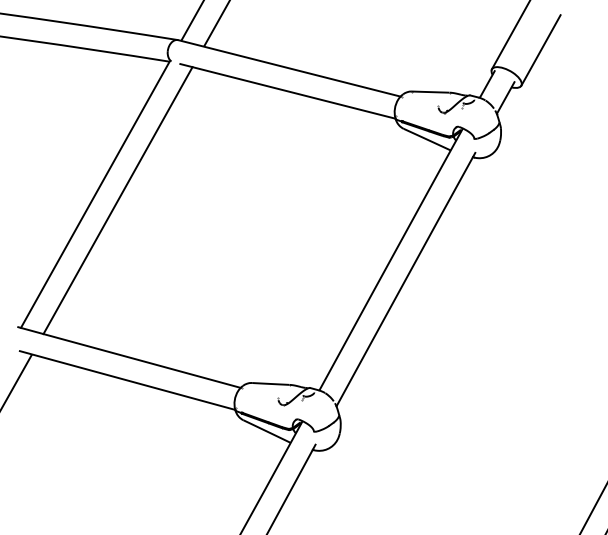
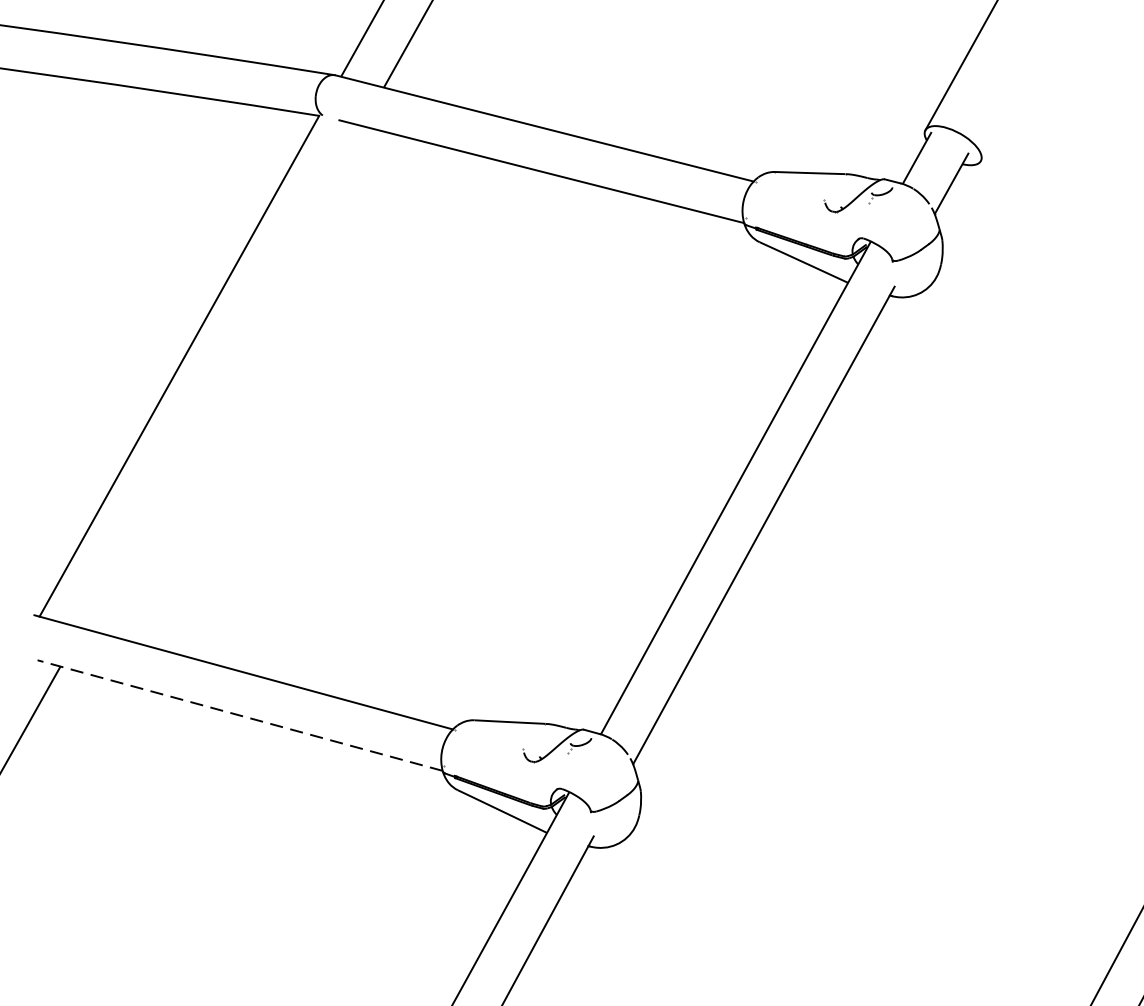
line: (540, 50) -> (1016, 94), removed
line: (117, 200) -> (221, 376), removed
line: (127, 380) -> (239, 715), solid -> dashed

